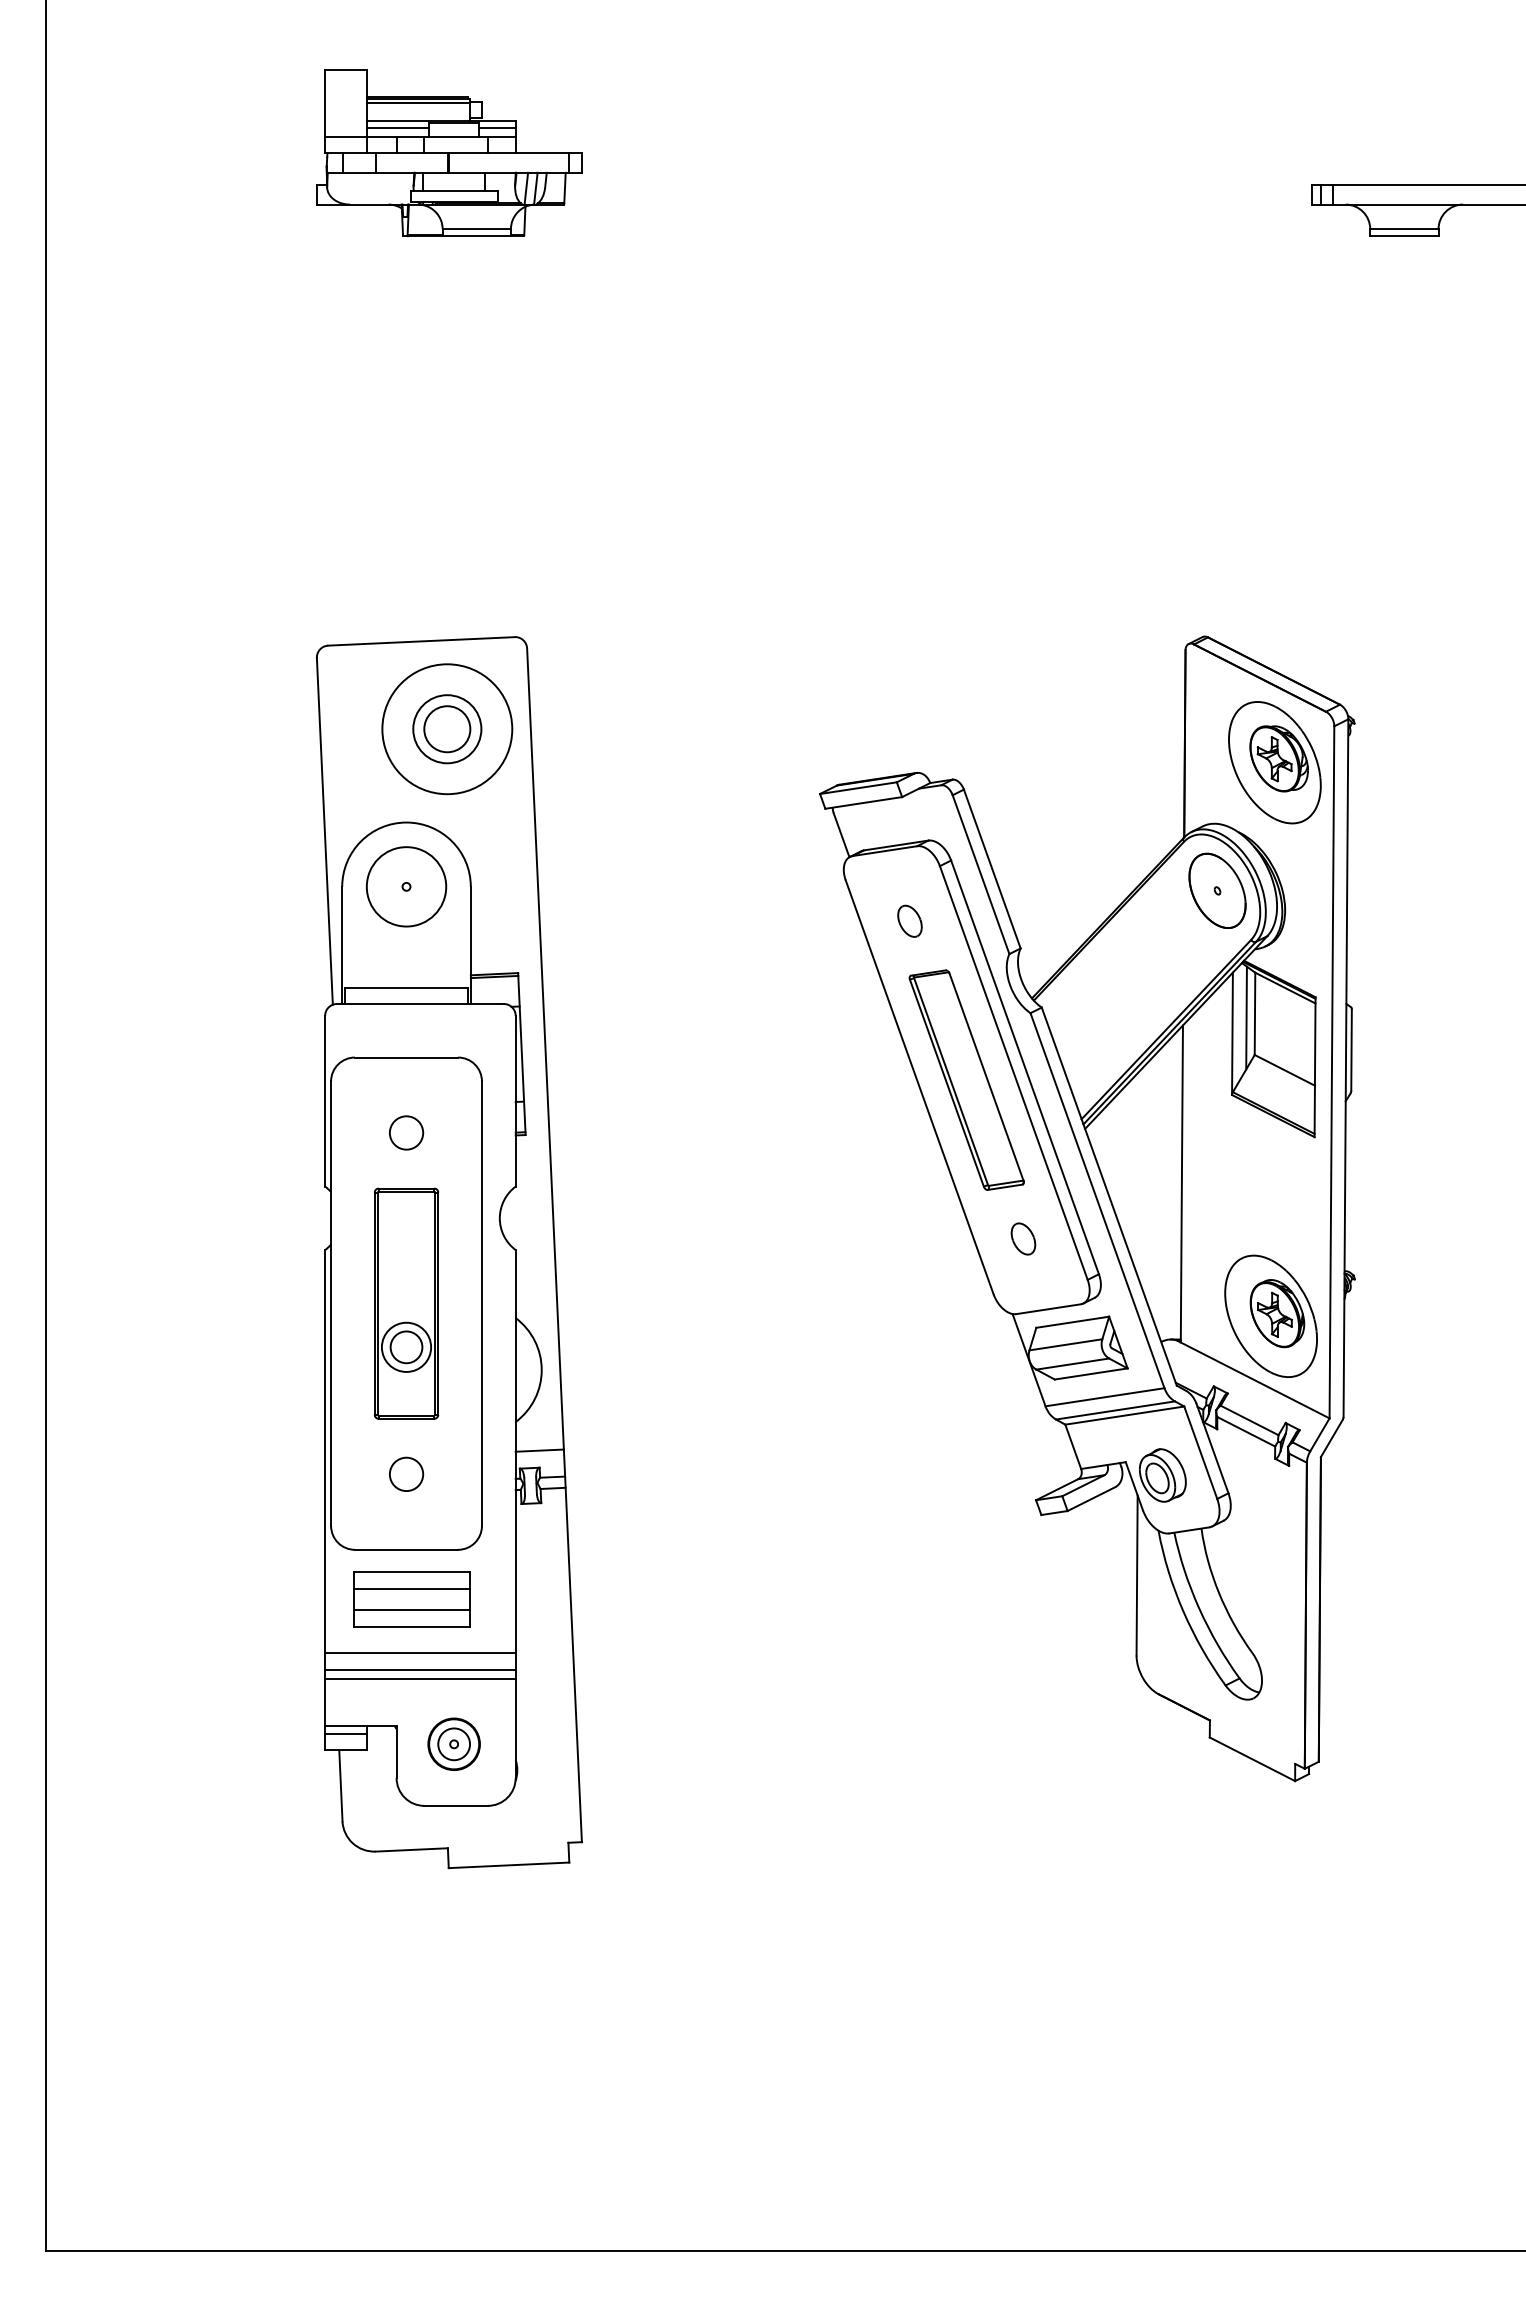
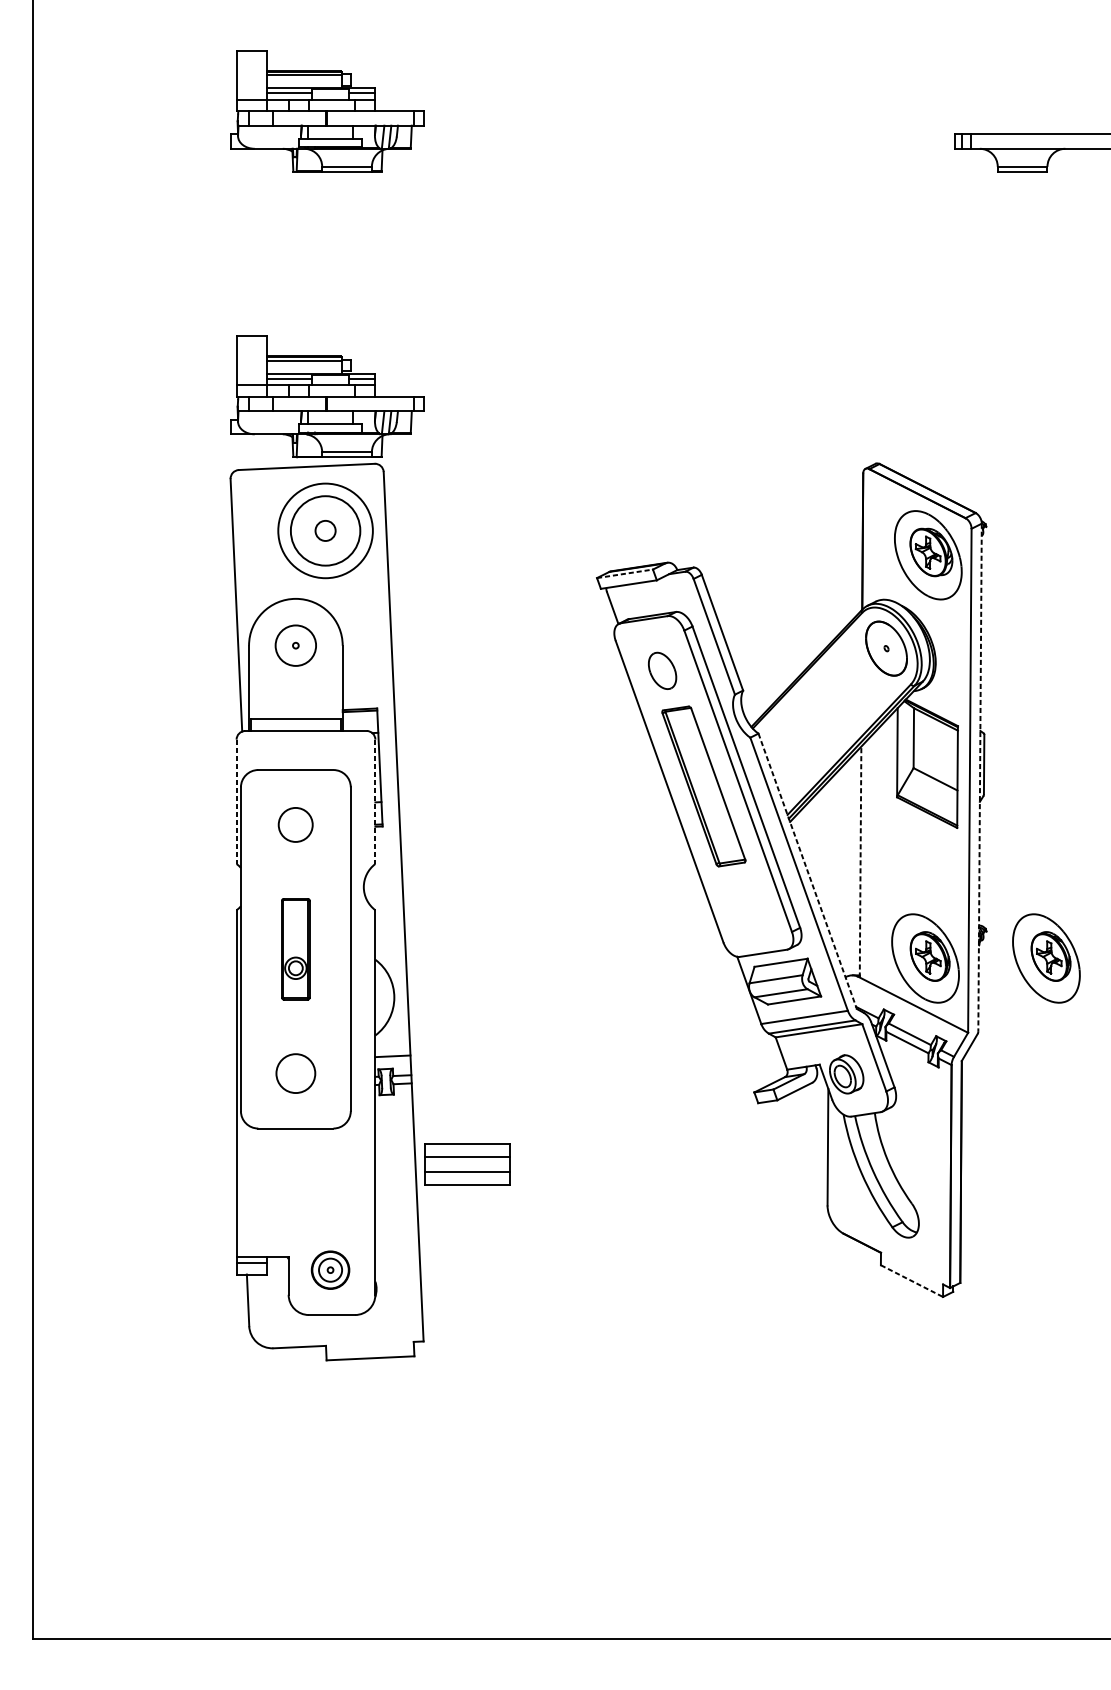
part: (449, 545) -> (327, 397), added
circle: (447, 729) -> (325, 531), size x0.6
circle: (447, 729) -> (325, 531), size x1.4
line: (858, 788) -> (625, 574), solid -> dashed
circle: (406, 886) -> (295, 645), size x0.7
part: (909, 920) -> (662, 670), size x1.6
line: (1246, 1017) -> (907, 740), removed
line: (1345, 1068) -> (979, 777), solid -> dashed
line: (325, 1101) -> (236, 802), solid -> dashed
line: (515, 1101) -> (375, 802), solid -> dashed
circle: (406, 1132) -> (295, 824), size x1.4
line: (1181, 1183) -> (860, 861), solid -> dashed
line: (1109, 1196) -> (807, 871), solid -> dashed
part: (1023, 1238) -> (745, 901), removed
part: (406, 1303) -> (295, 949), size x0.6
part: (1436, 1315) -> (1046, 957), added
circle: (406, 1474) -> (295, 1073), size x1.6
part: (411, 1599) -> (467, 1164), moved
line: (420, 1653) -> (306, 1204), removed
line: (420, 1669) -> (306, 1215), removed
line: (420, 1678) -> (306, 1222), removed
line: (1252, 1759) -> (912, 1281), solid -> dashed

